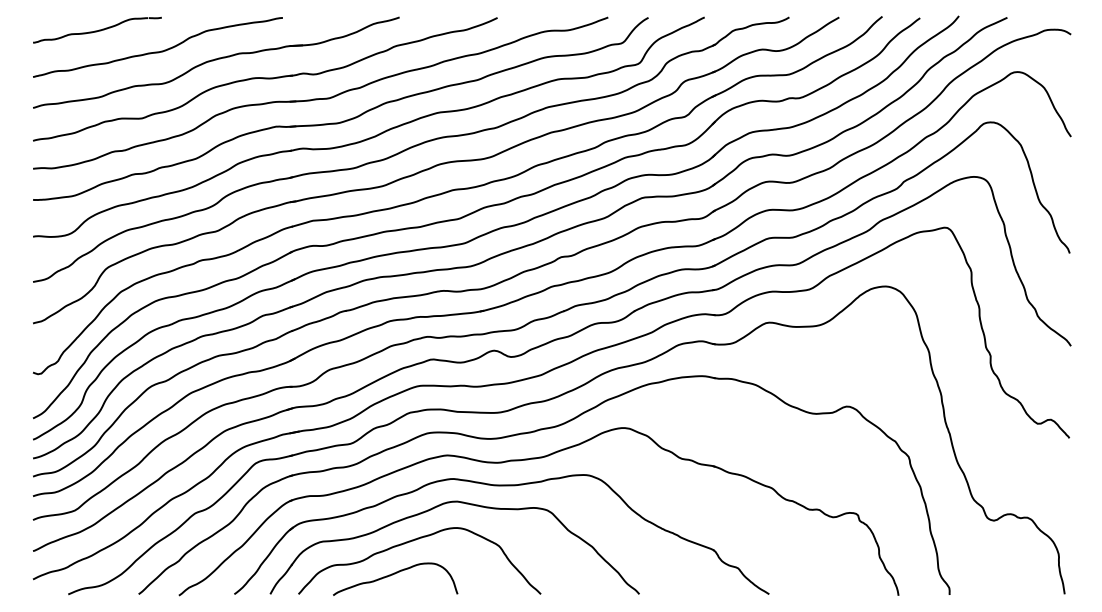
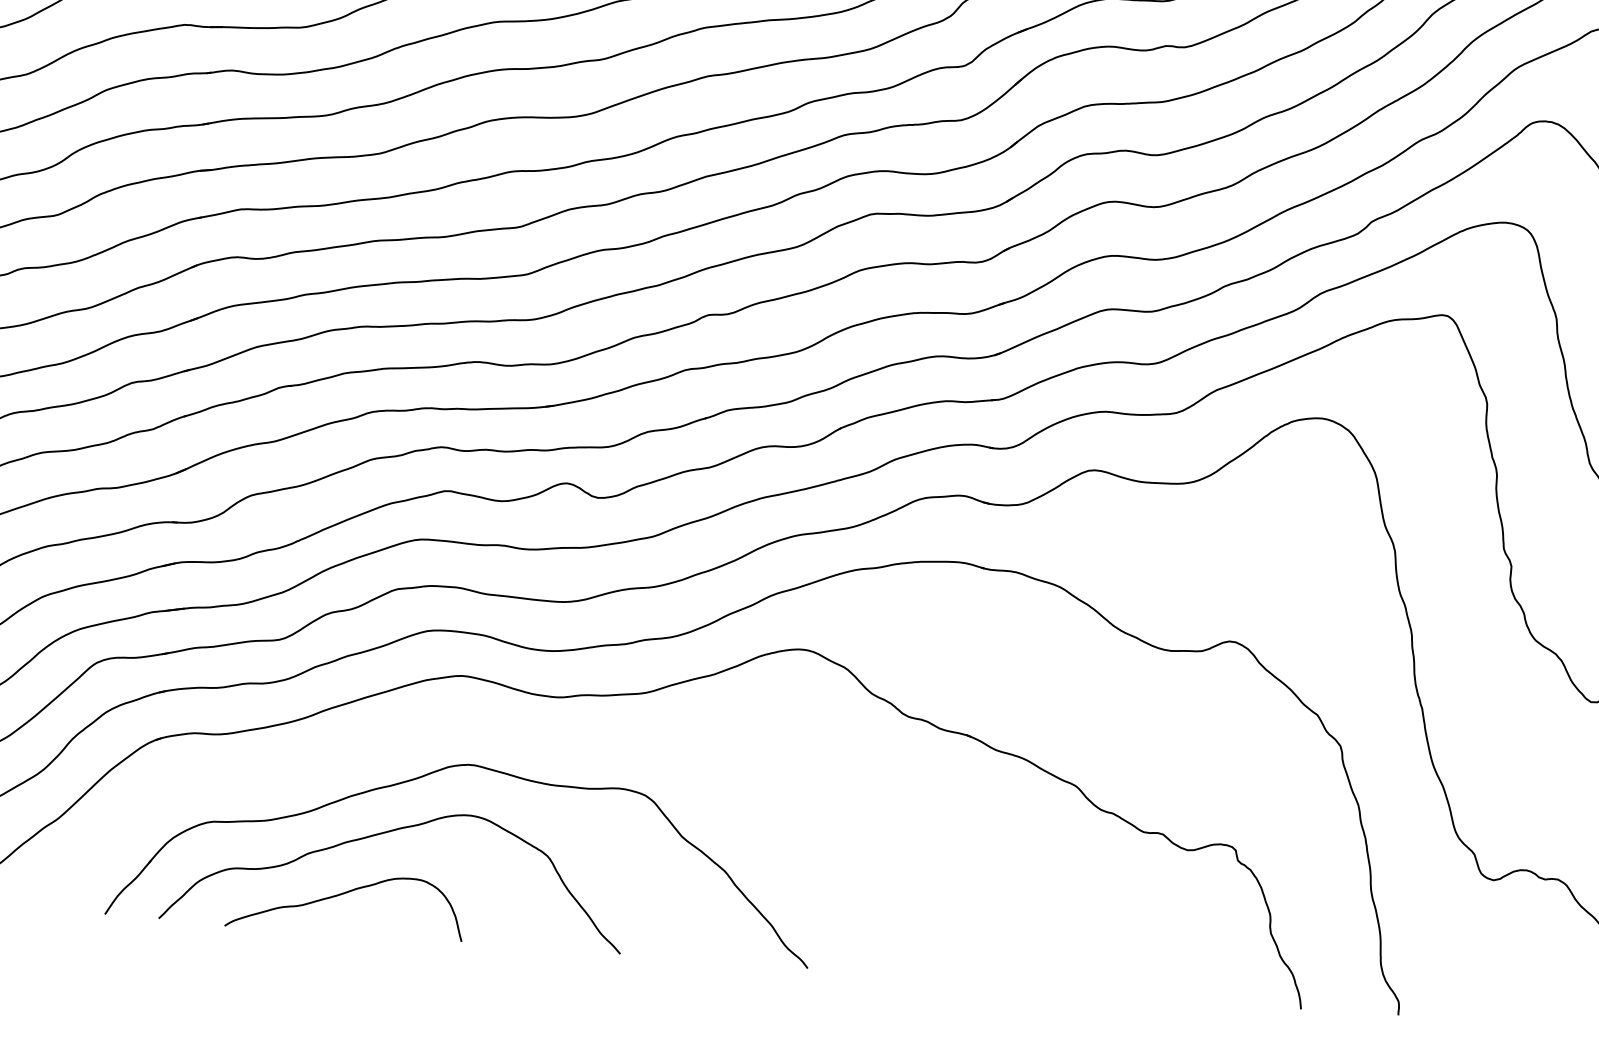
part: (501, 486) -> (560, 743), removed

